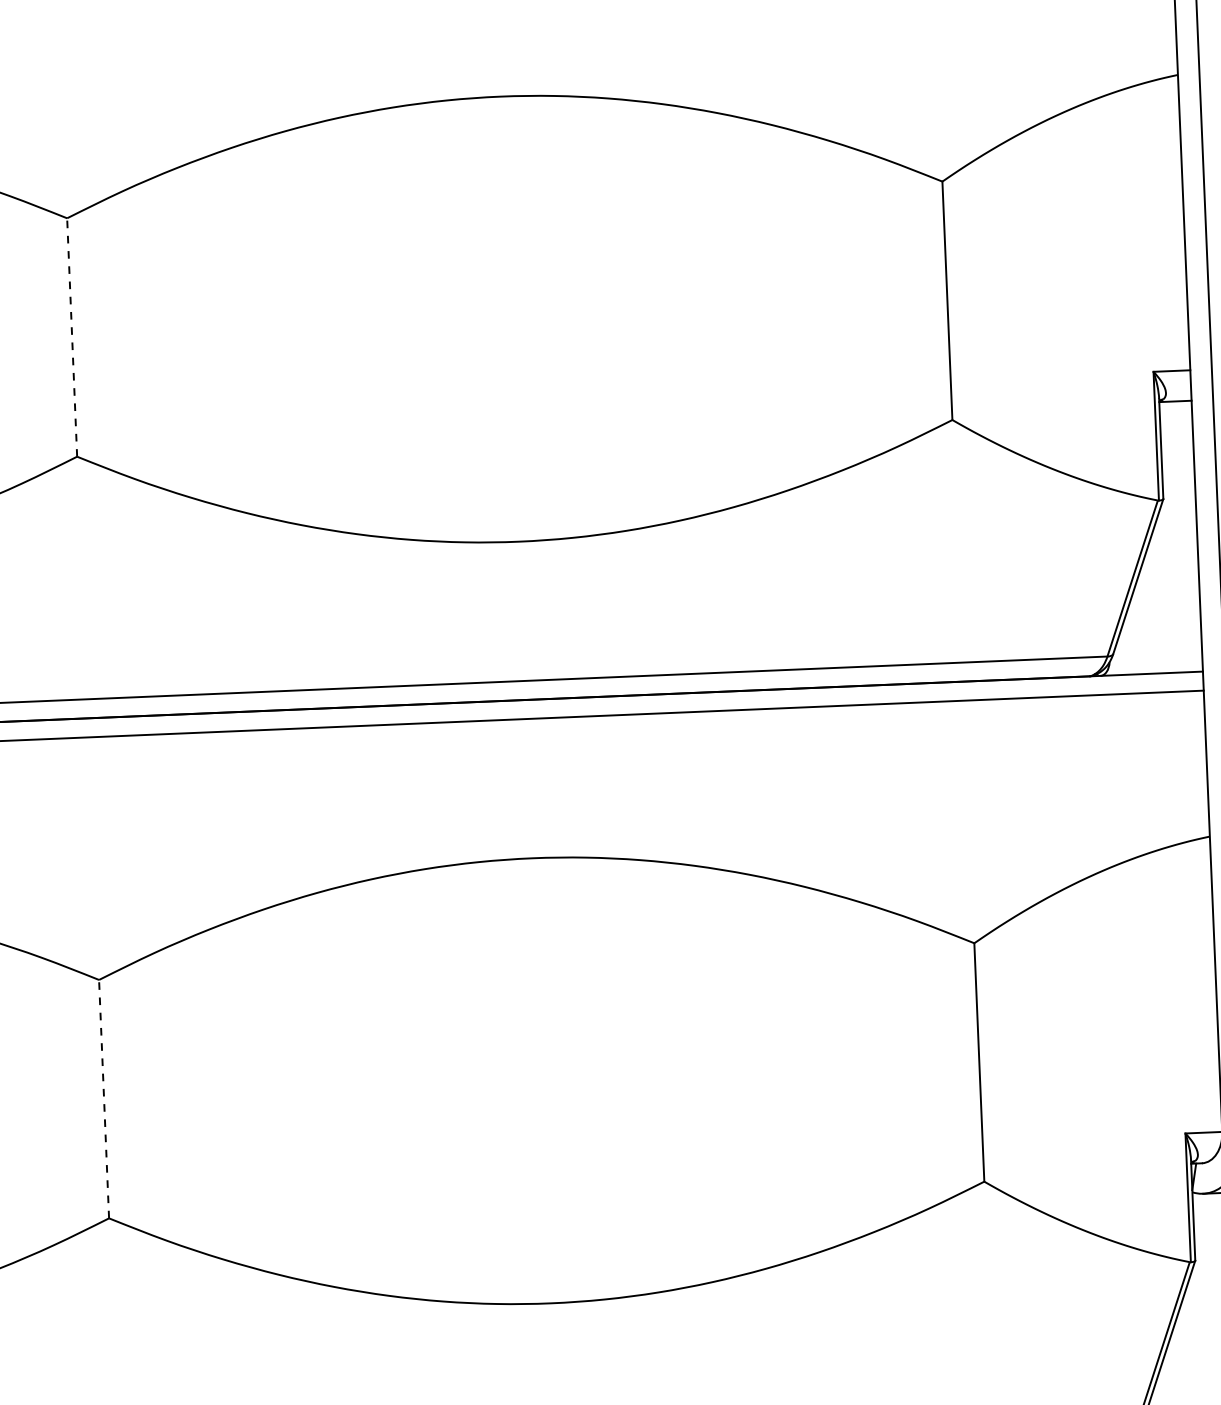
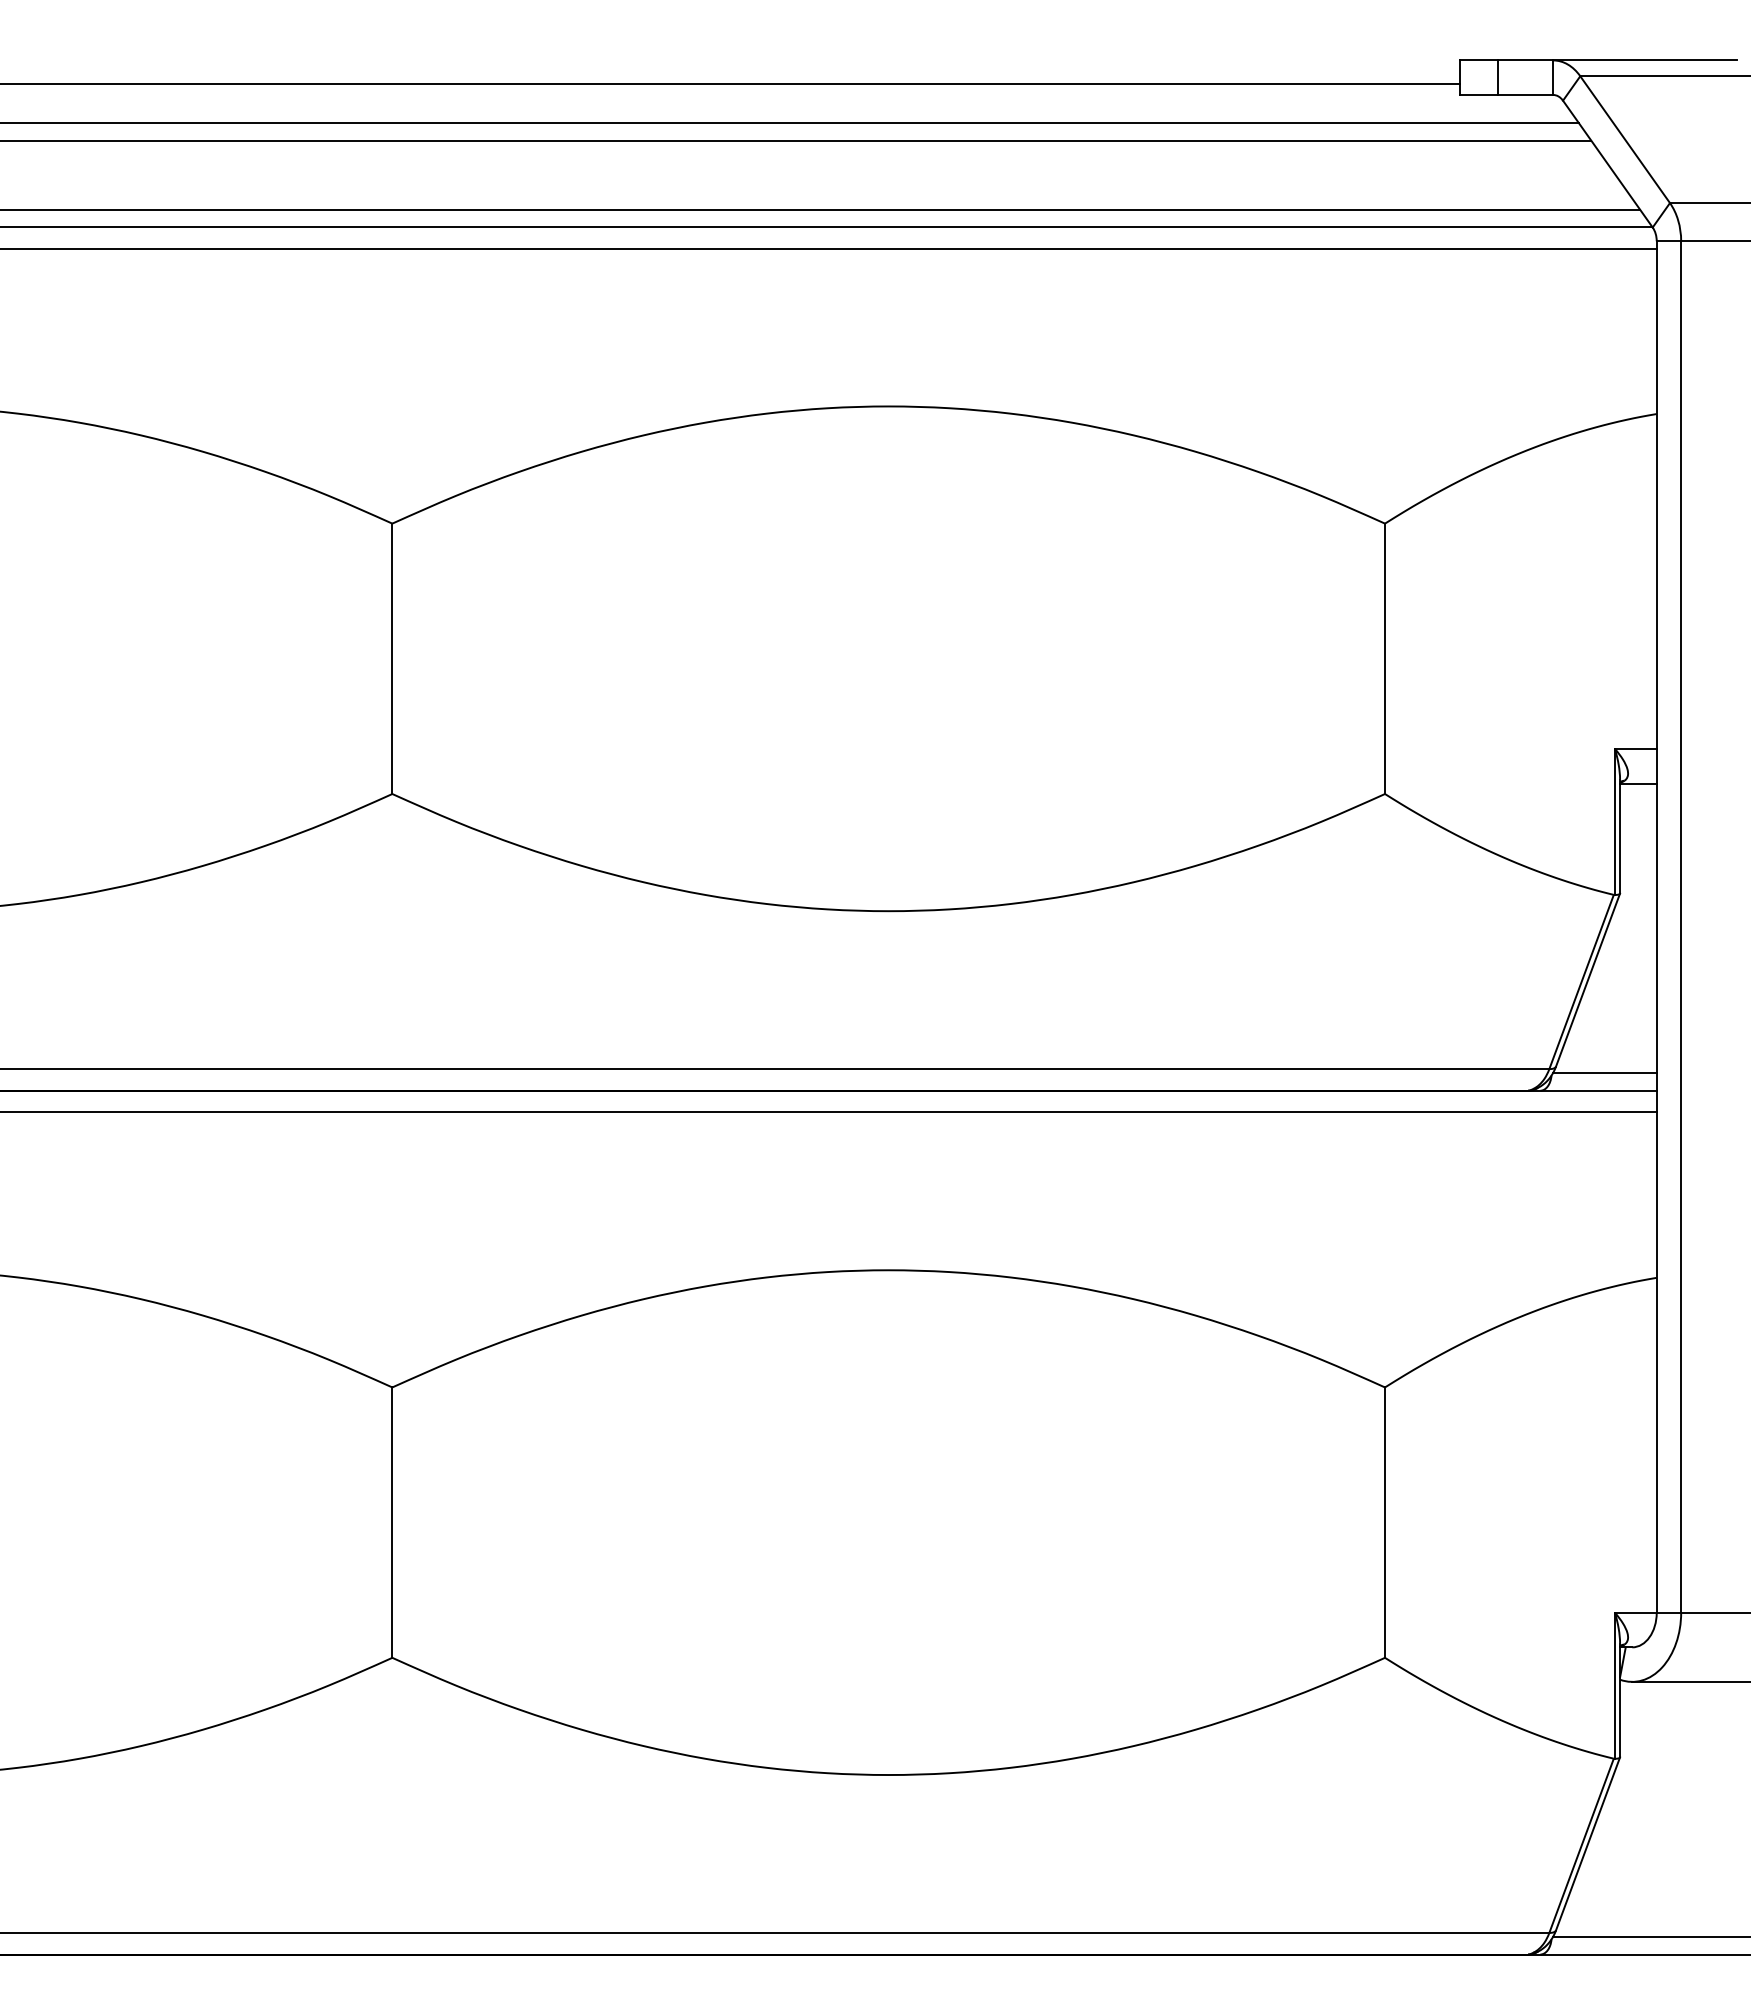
line: (72, 337) -> (392, 658), dashed -> solid
line: (1156, 658) -> (1604, 1073), added
line: (104, 1099) -> (392, 1522), dashed -> solid

